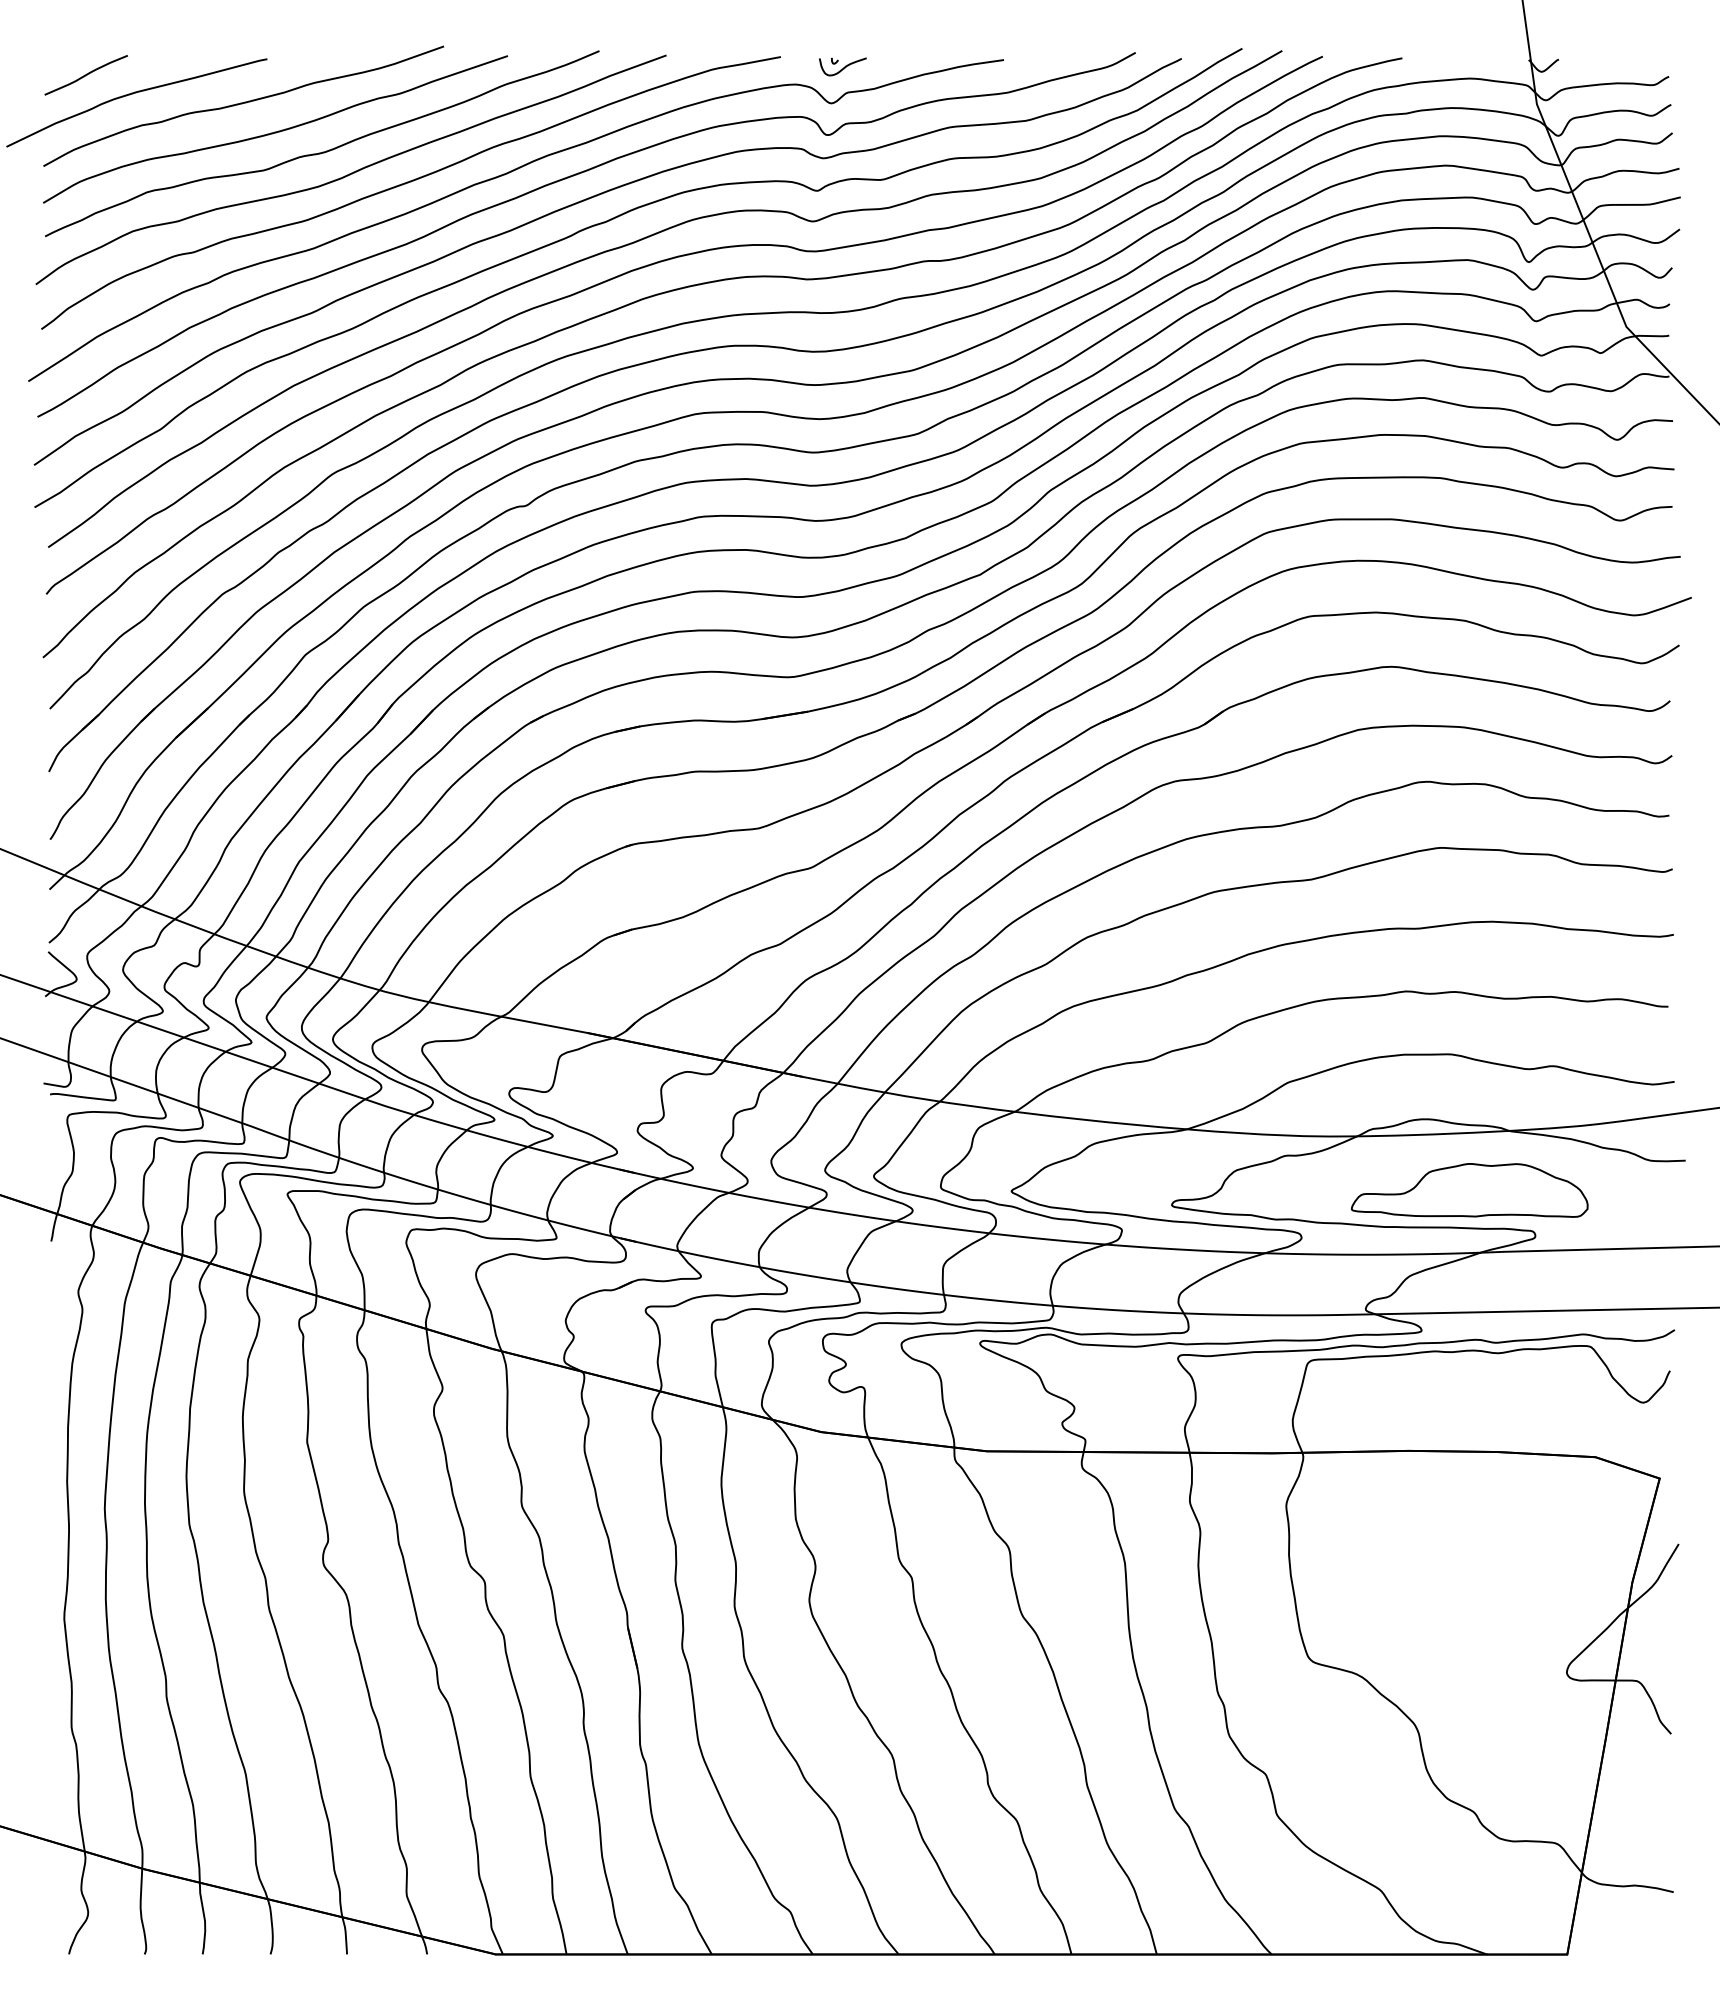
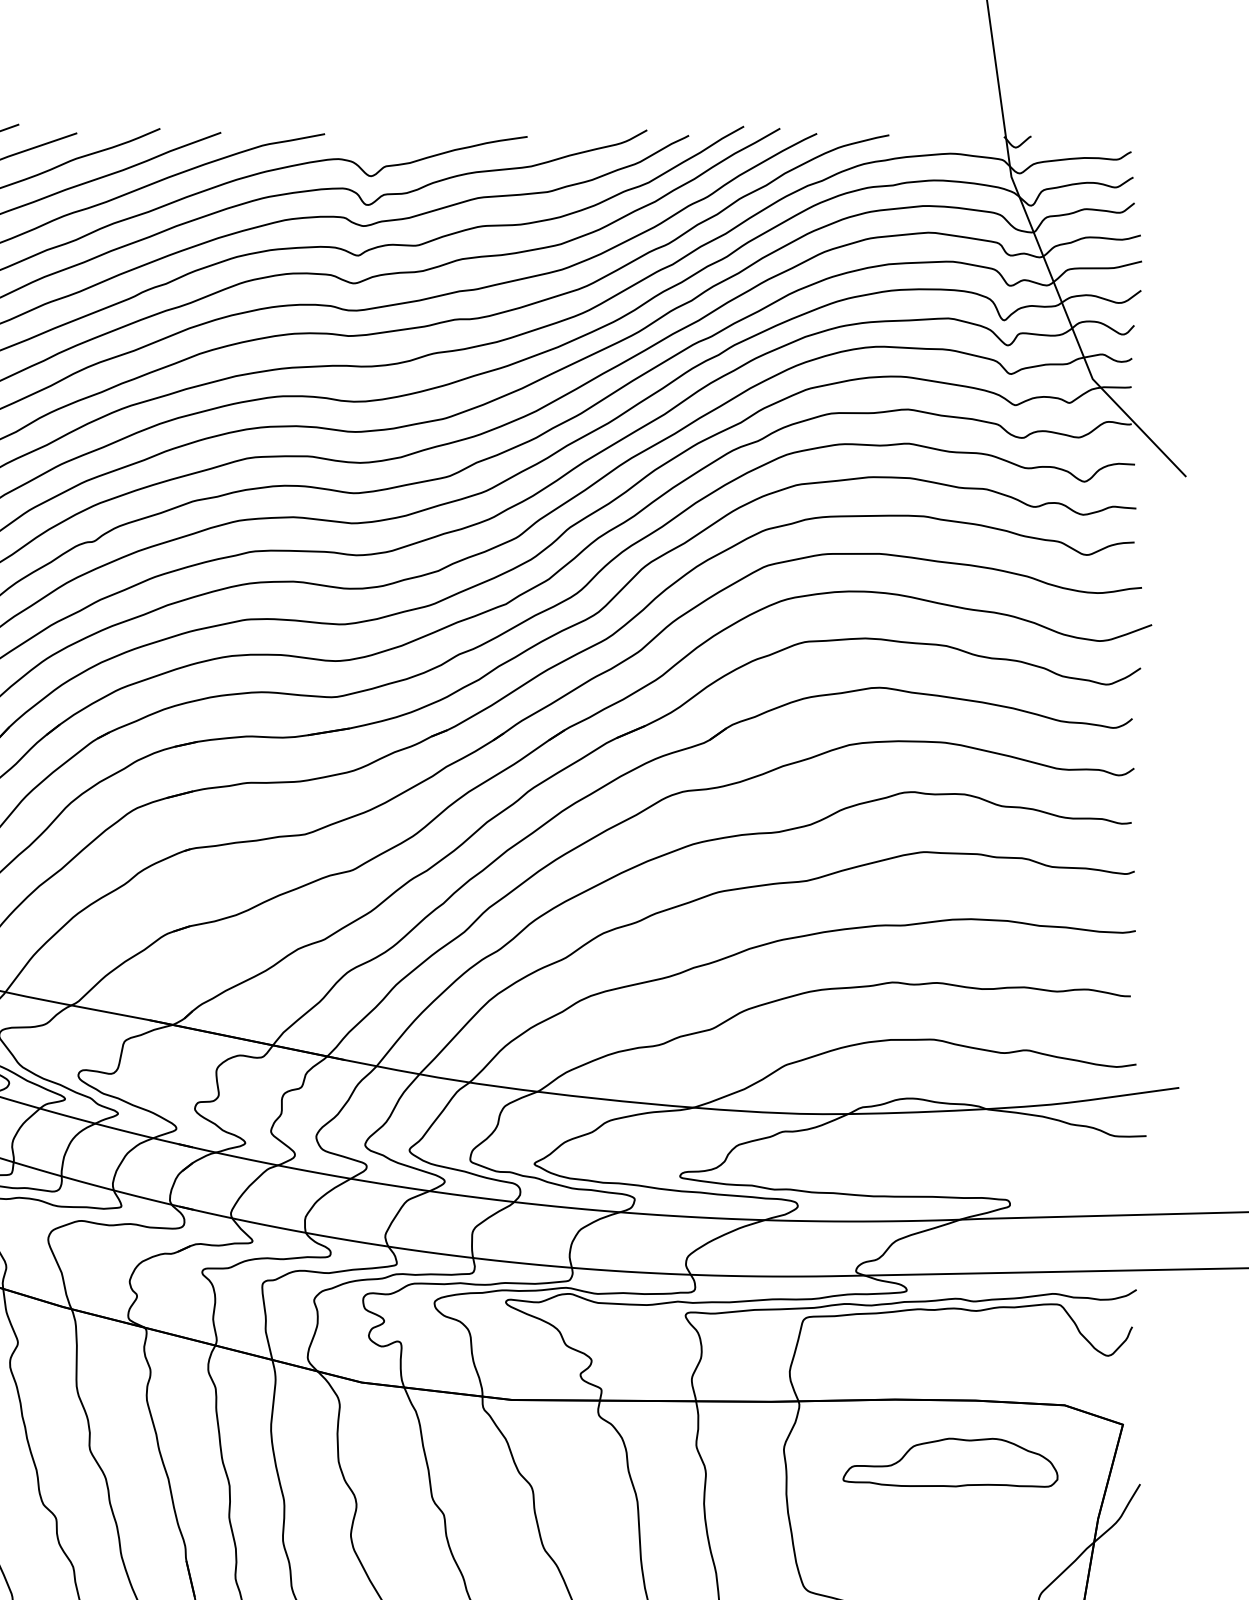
part: (842, 66) -> (381, 142), removed
part: (1469, 1190) -> (950, 1462), moved

